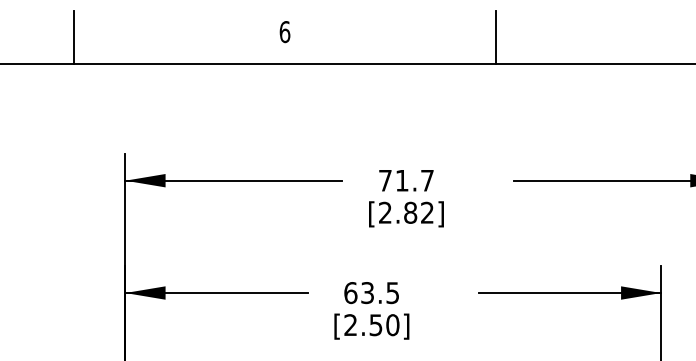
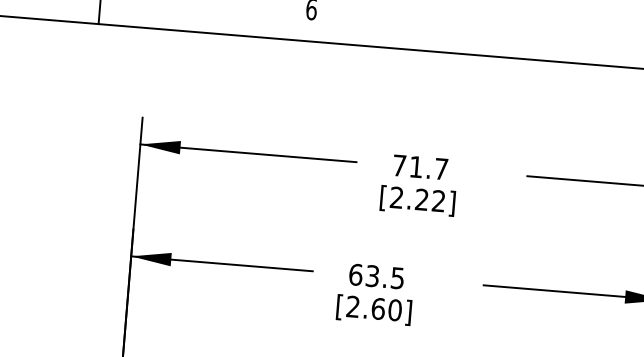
line: (496, 37) -> (522, 32), removed
text: (410, 212) -> (421, 199), [2.82] -> [2.22]
text: (375, 325) -> (377, 309), [2.50] -> [2.60]

